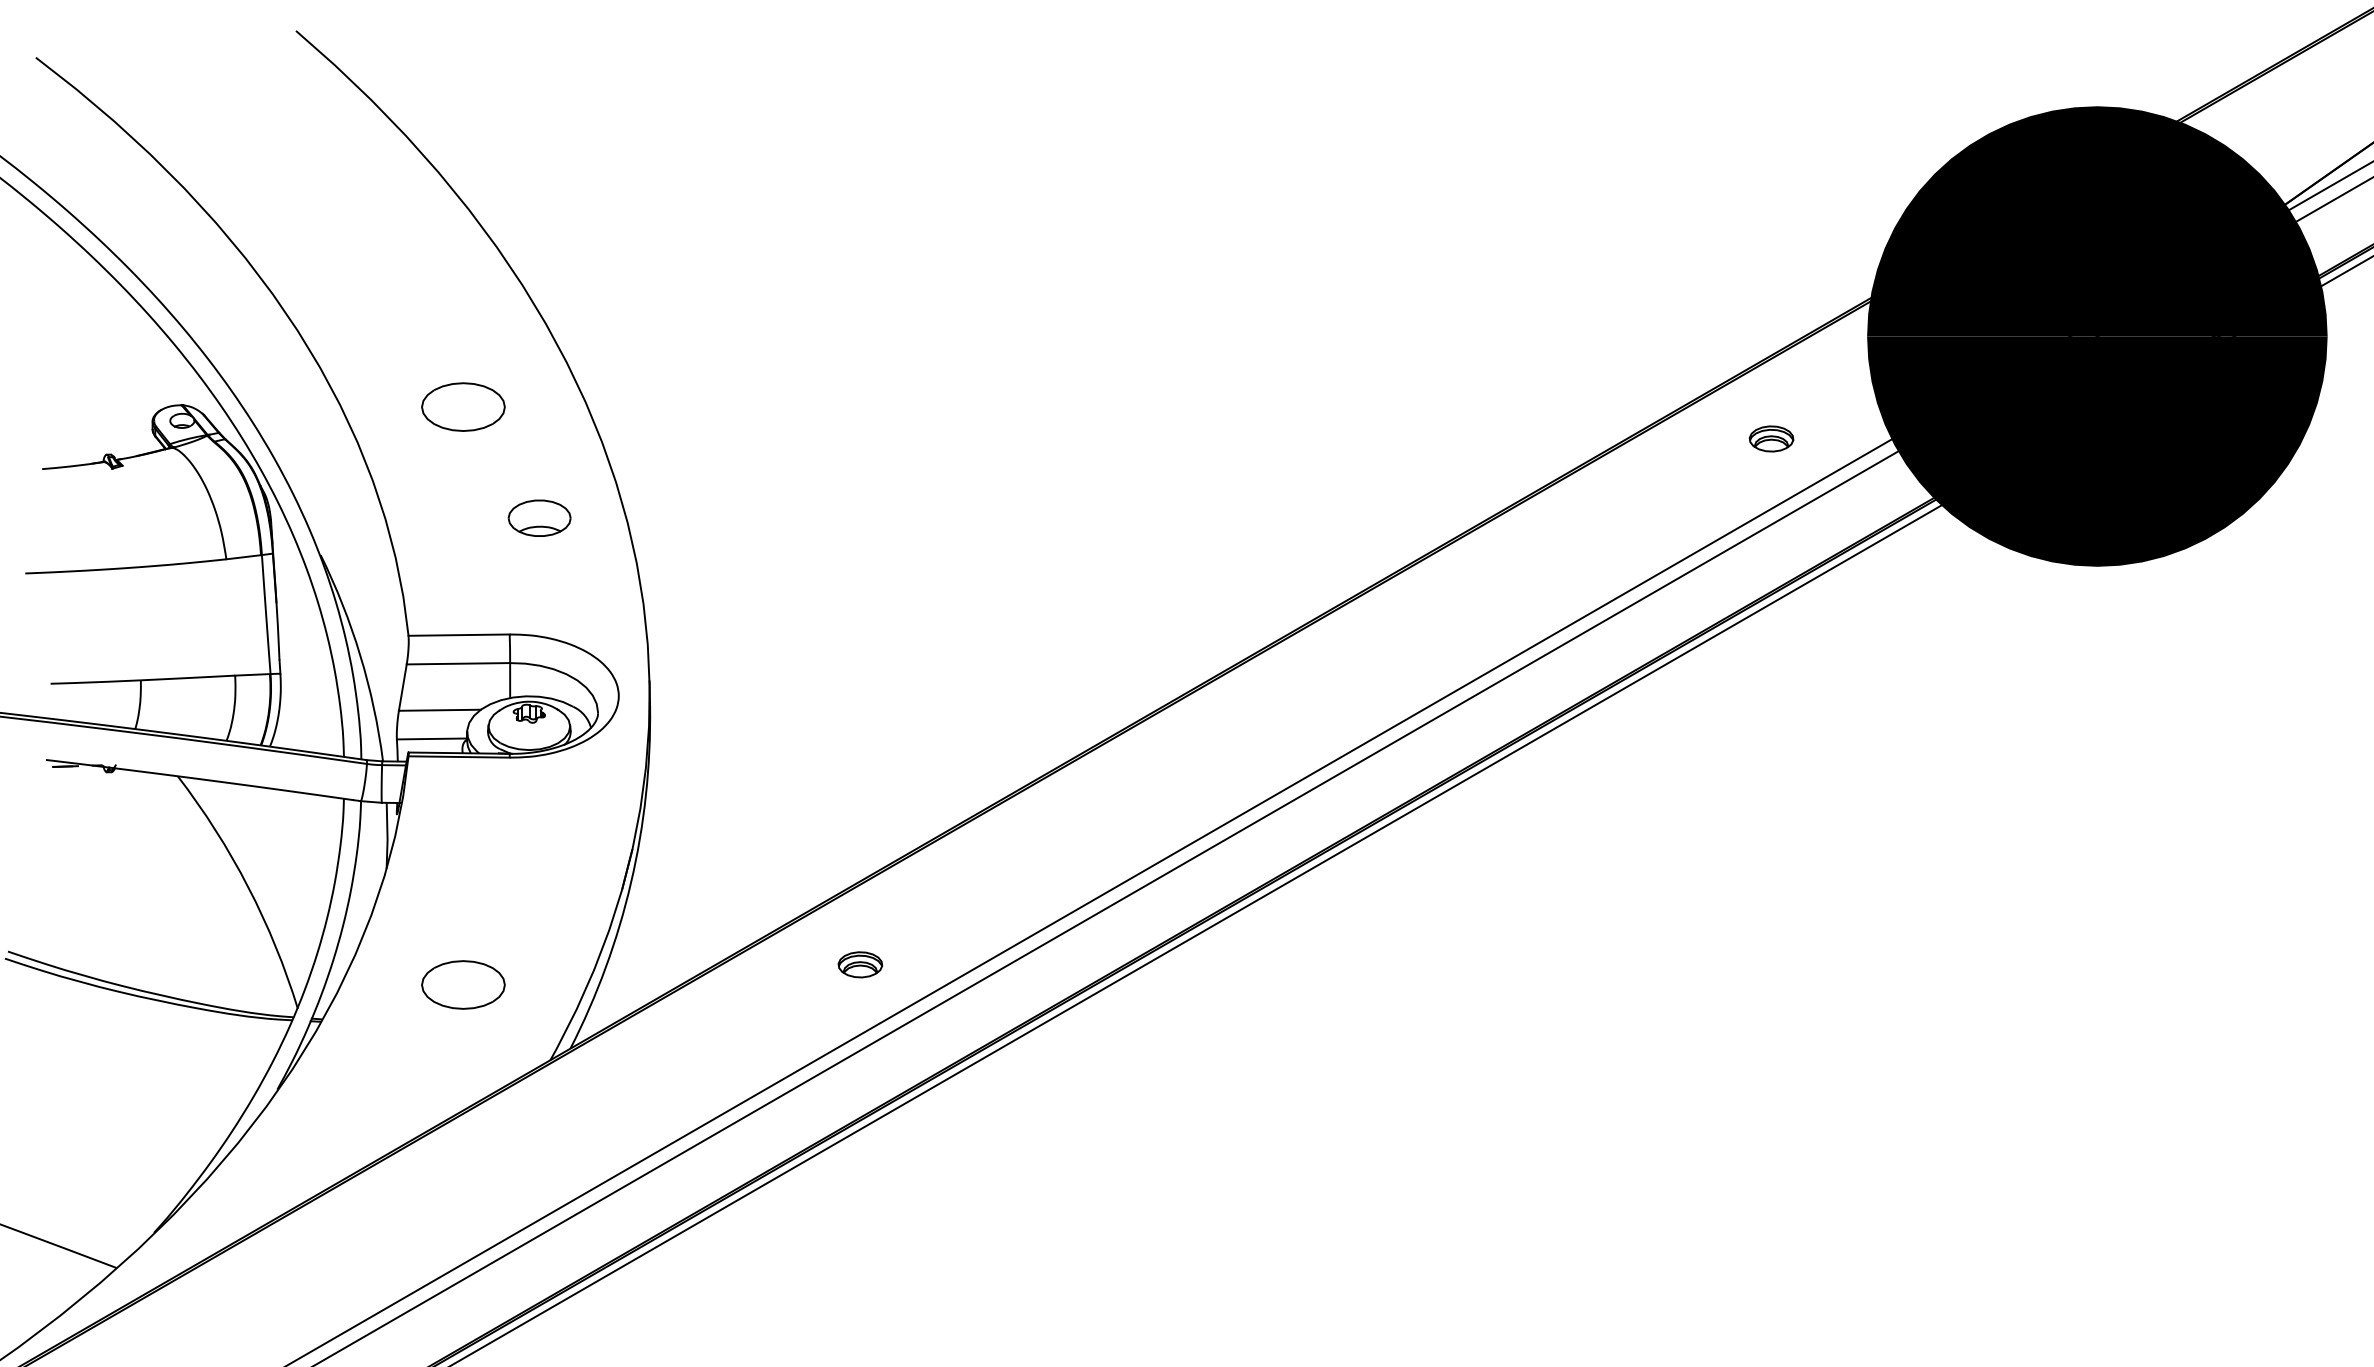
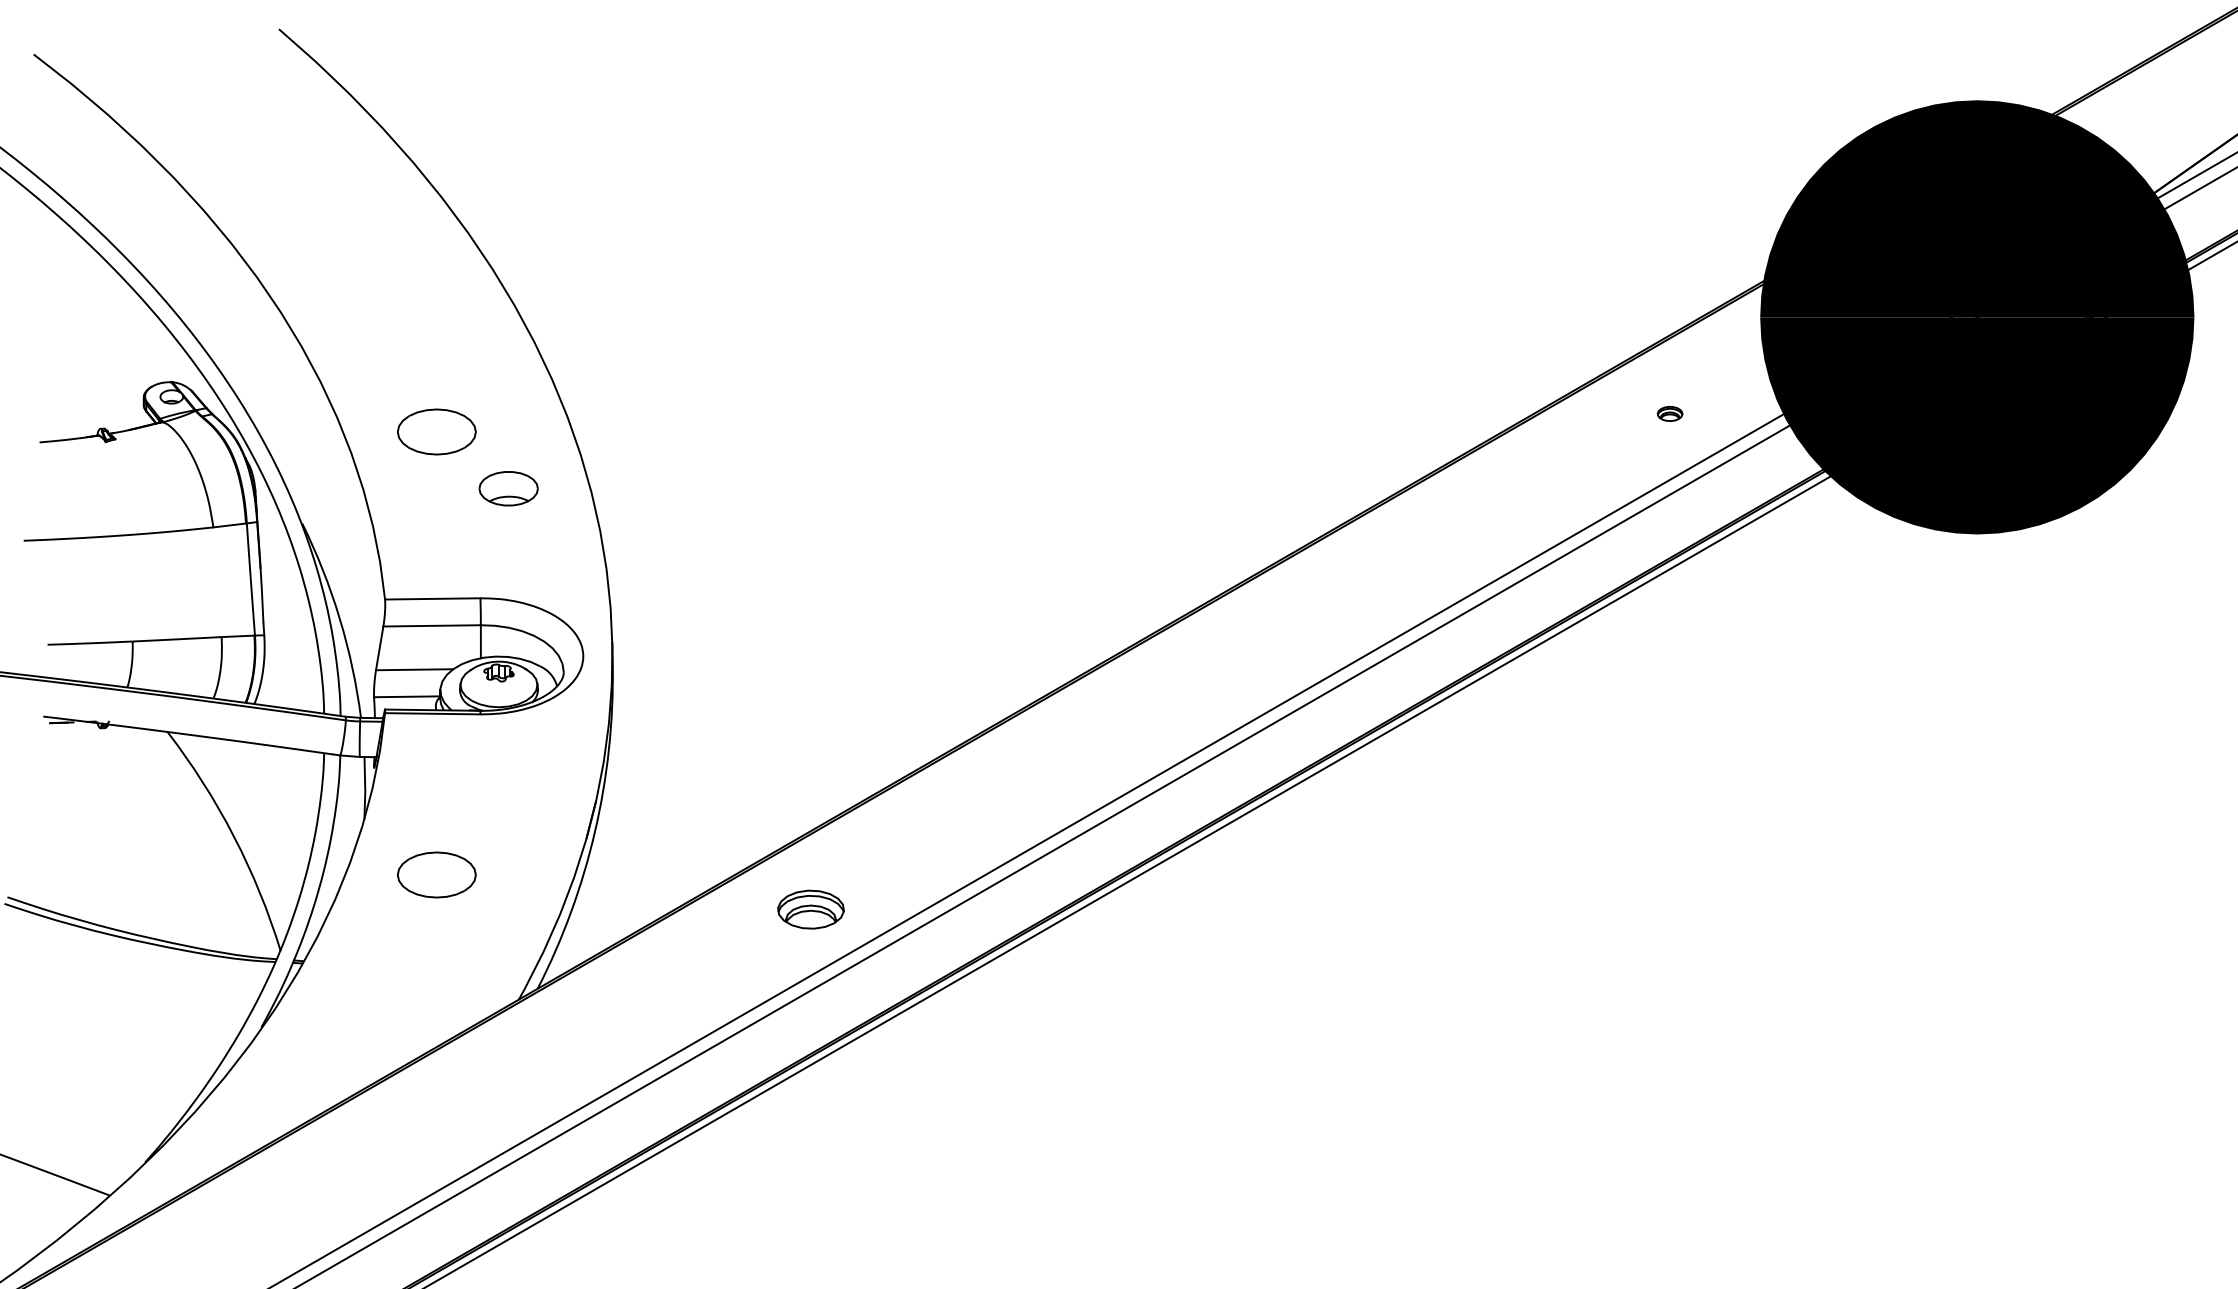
part: (463, 406) -> (436, 431), moved
part: (1771, 438) -> (1670, 413), size x0.6
part: (860, 964) -> (811, 909), size x1.6
part: (463, 984) -> (436, 874), moved

